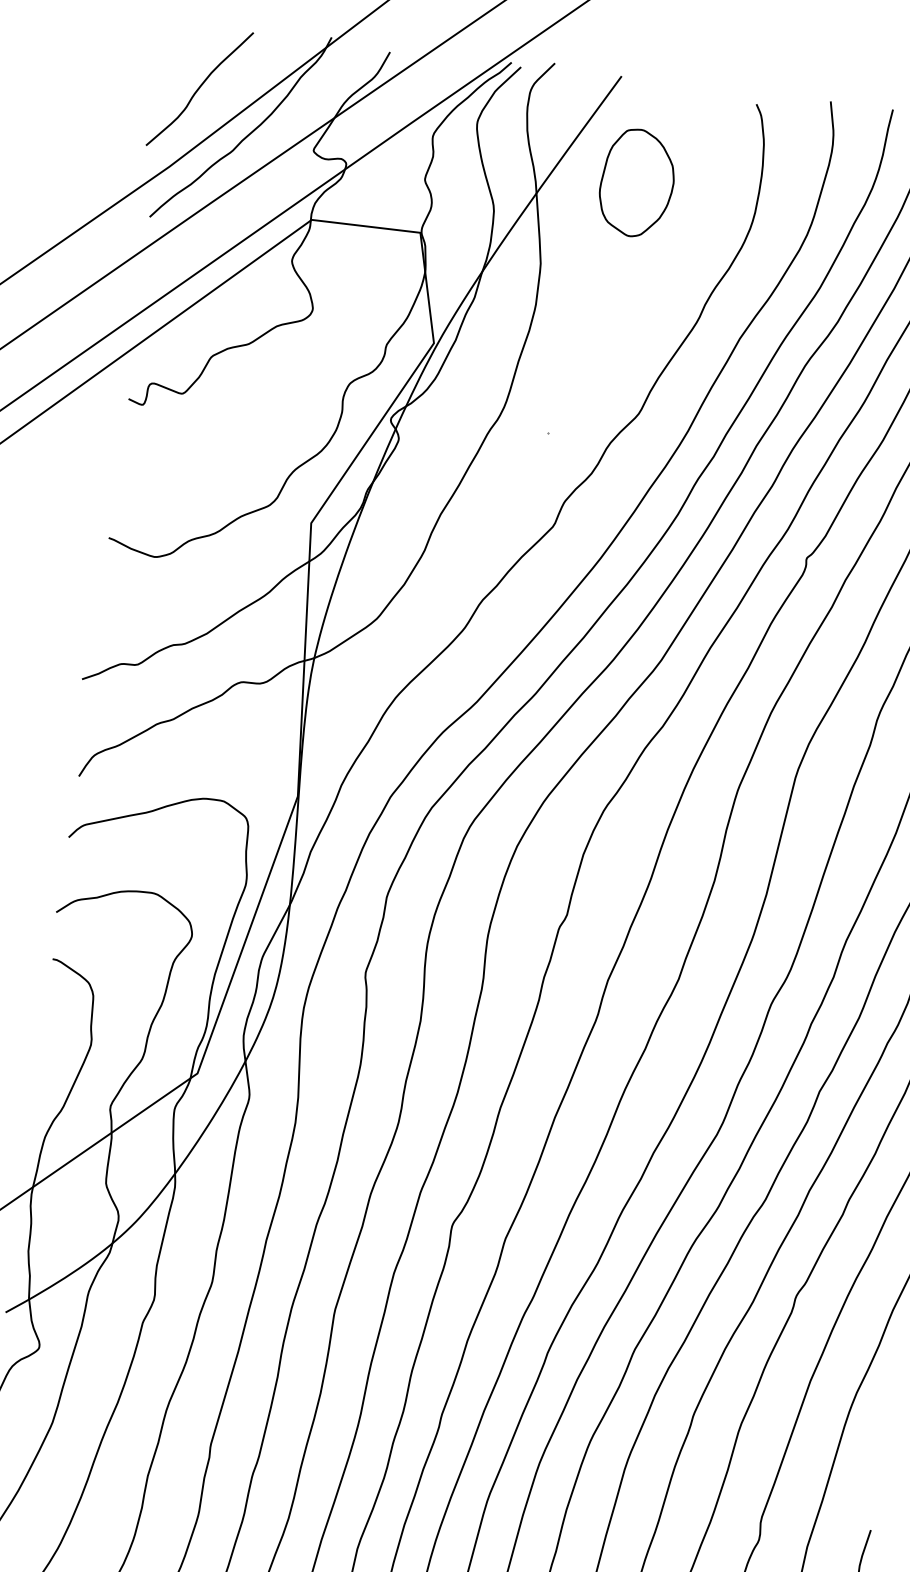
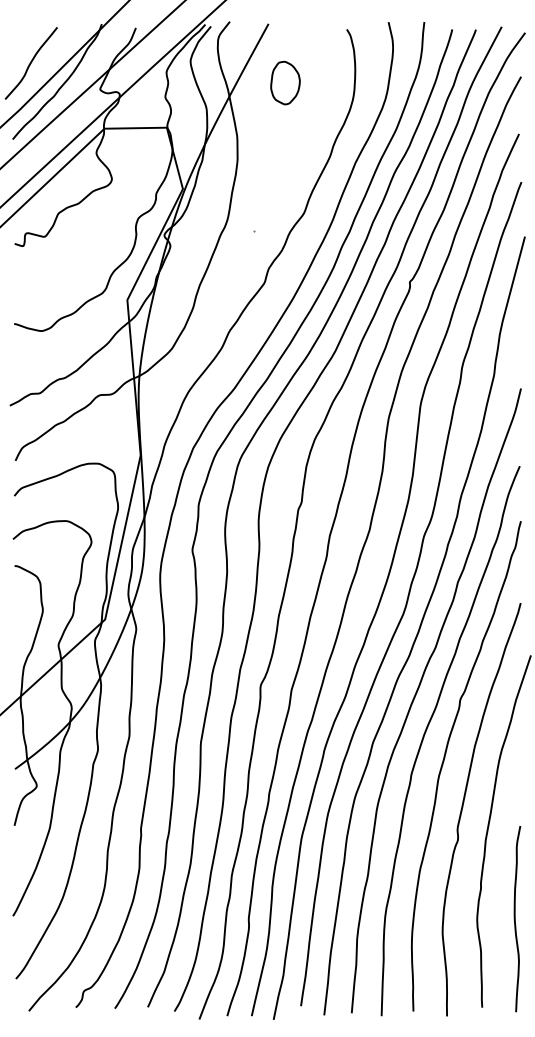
part: (637, 182) -> (285, 82), size x0.7

